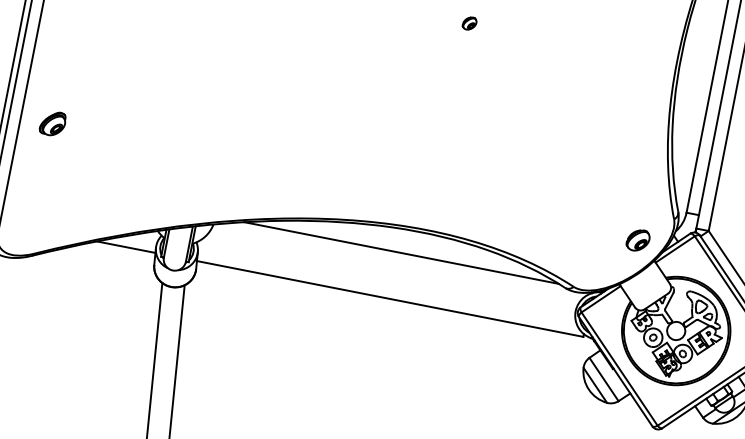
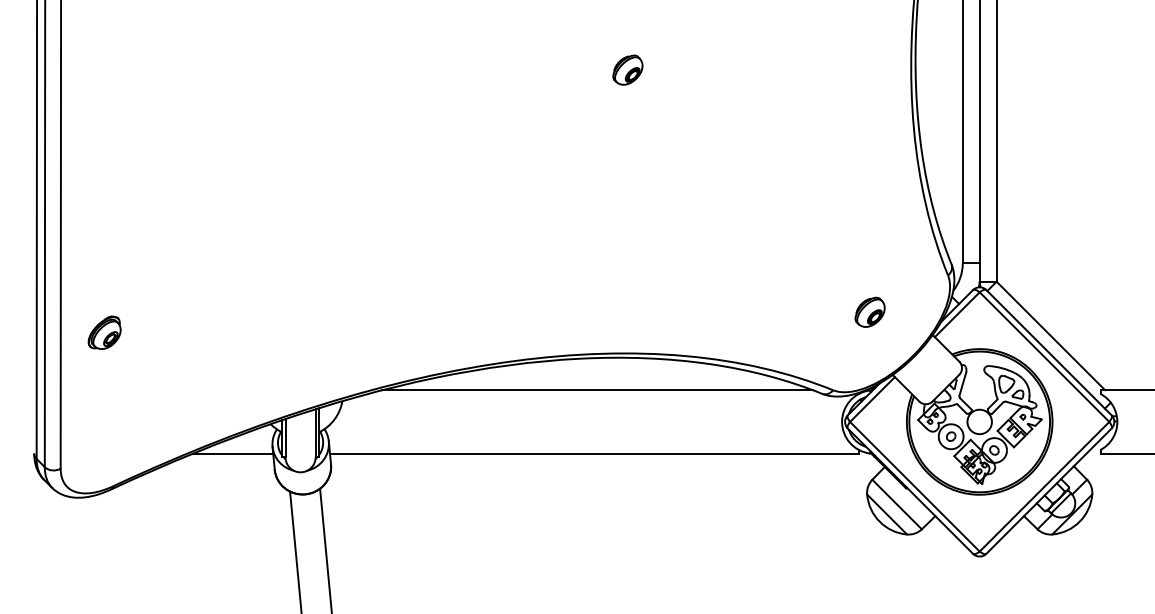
part: (469, 23) -> (627, 69), size x1.67
part: (52, 123) -> (104, 332), moved
part: (637, 239) -> (869, 311), moved

